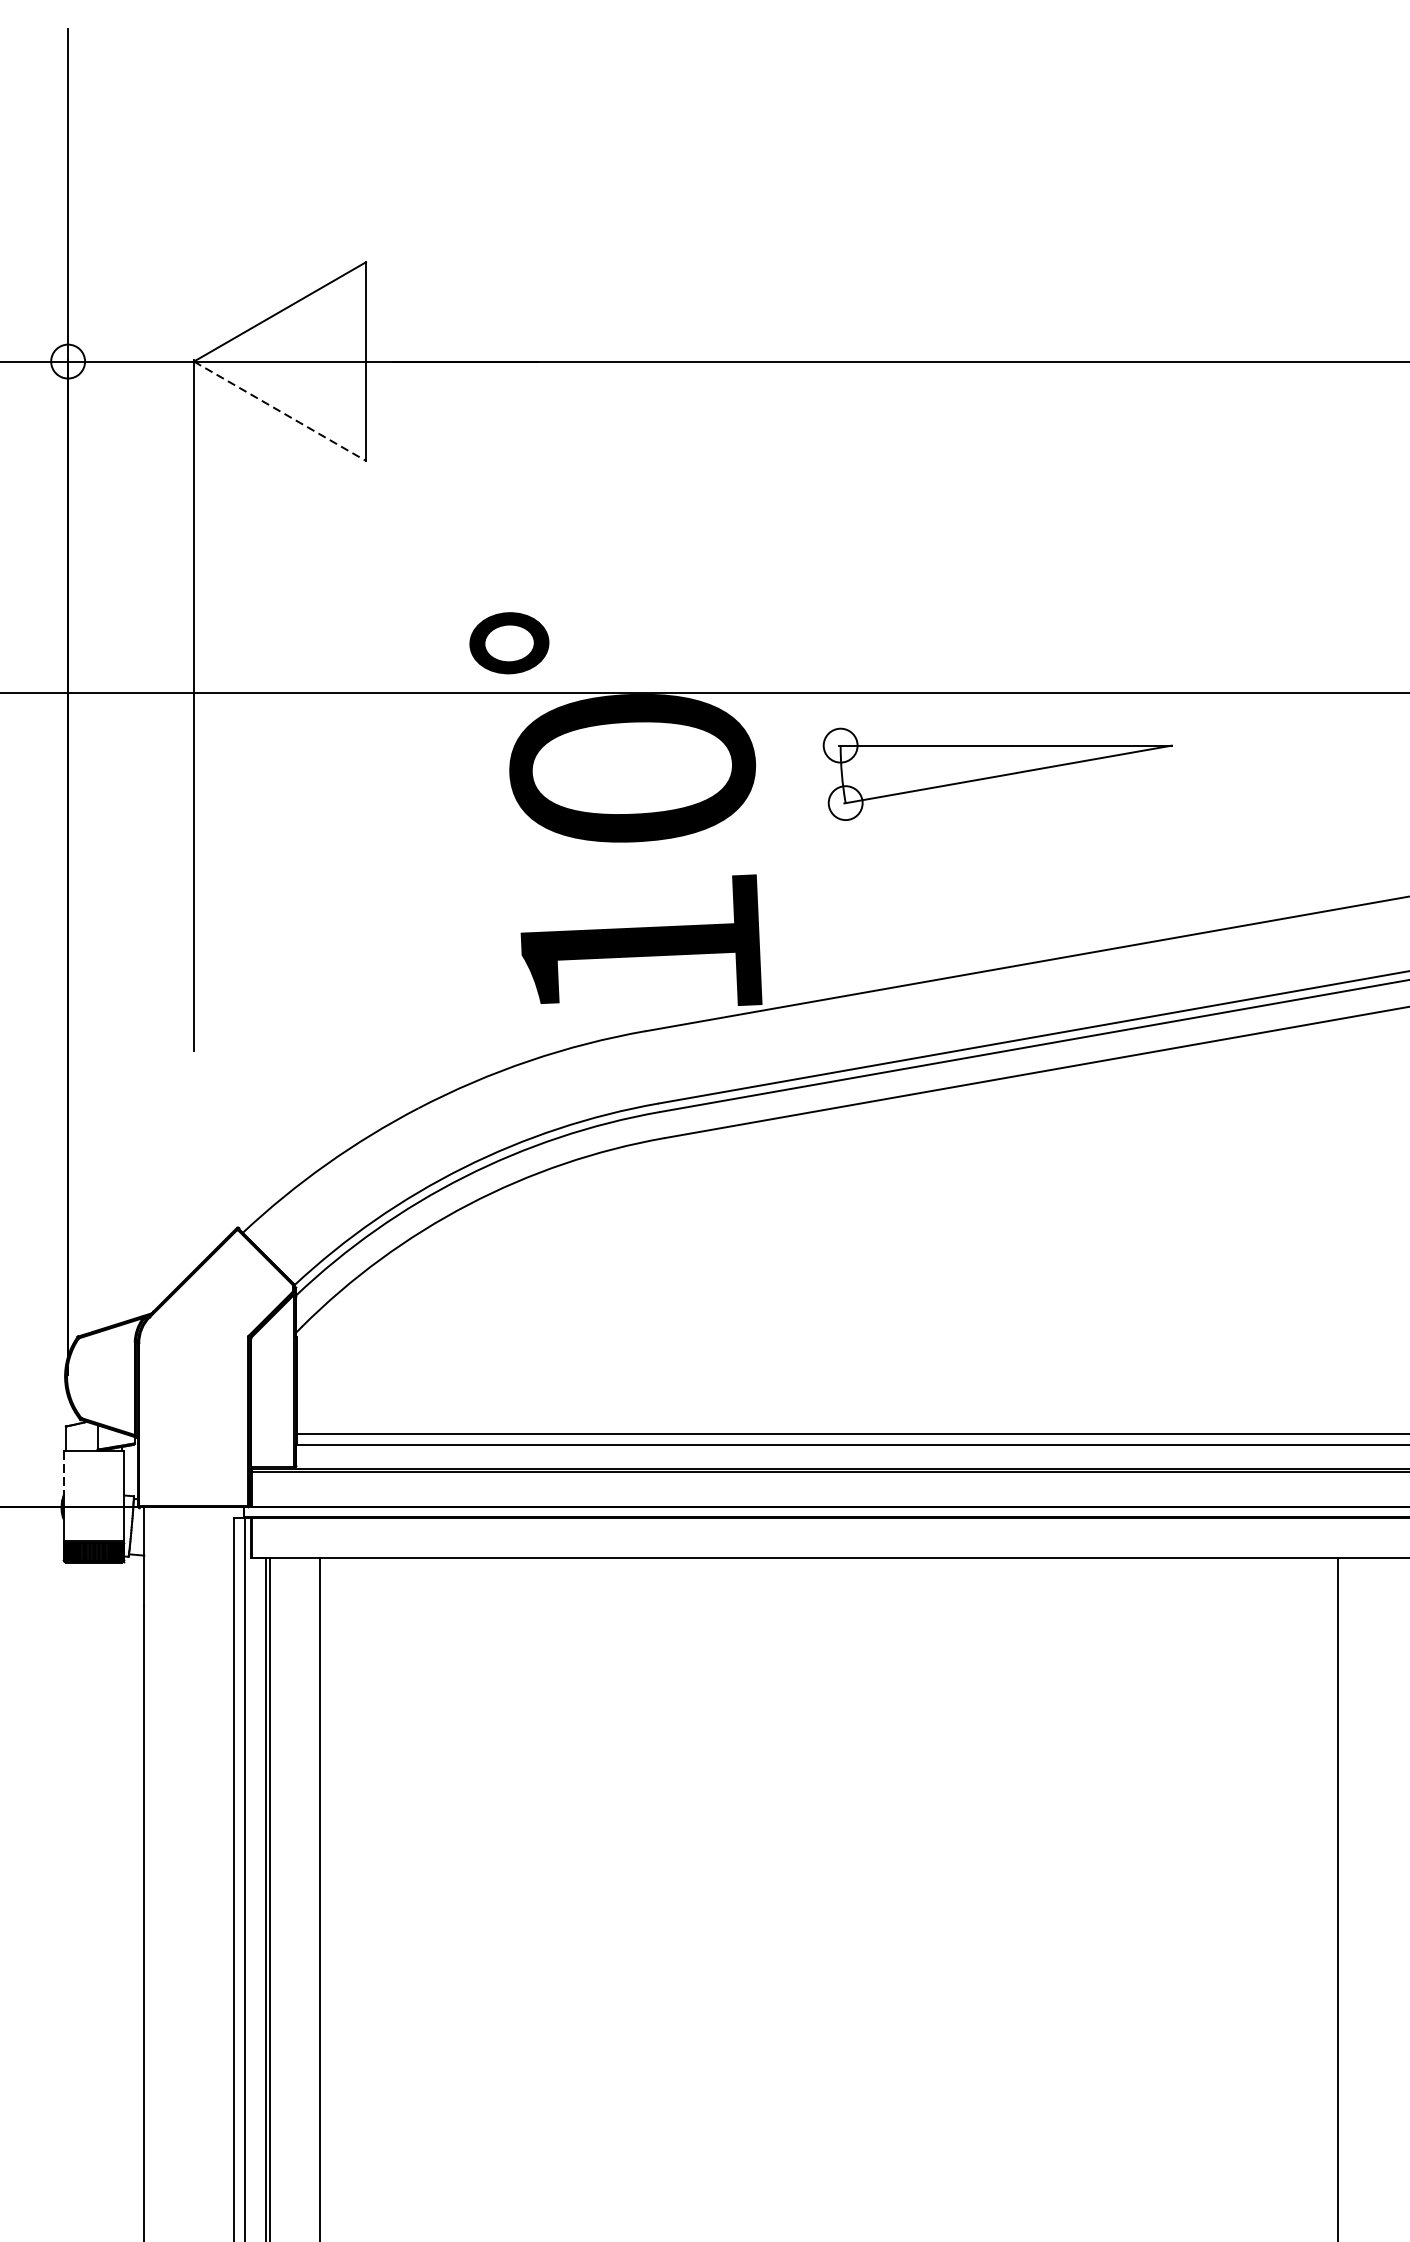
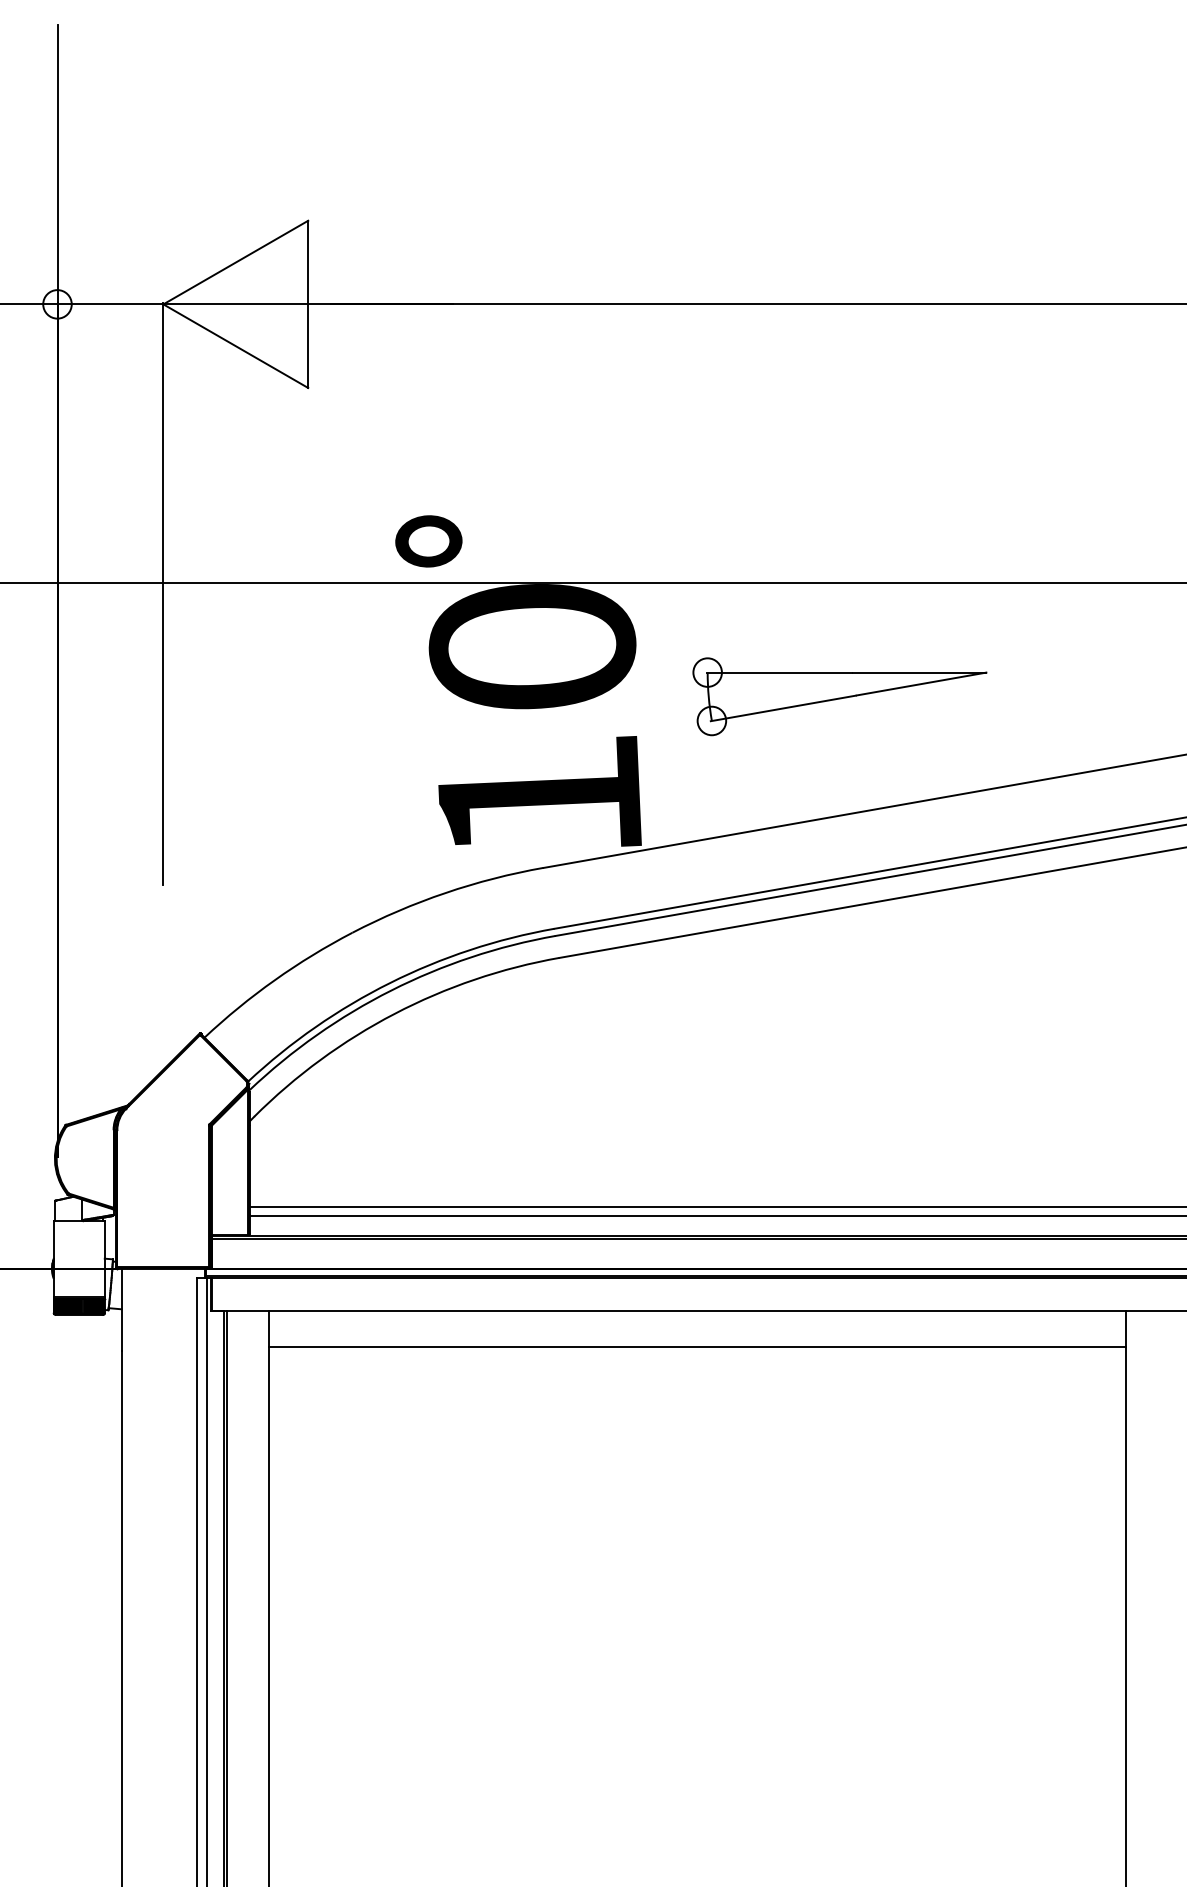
line: (279, 411) -> (235, 346), dashed -> solid
part: (997, 774) -> (839, 696), moved
line: (63, 1475) -> (53, 1241), dashed -> solid
line: (828, 1599) -> (697, 1346), added

